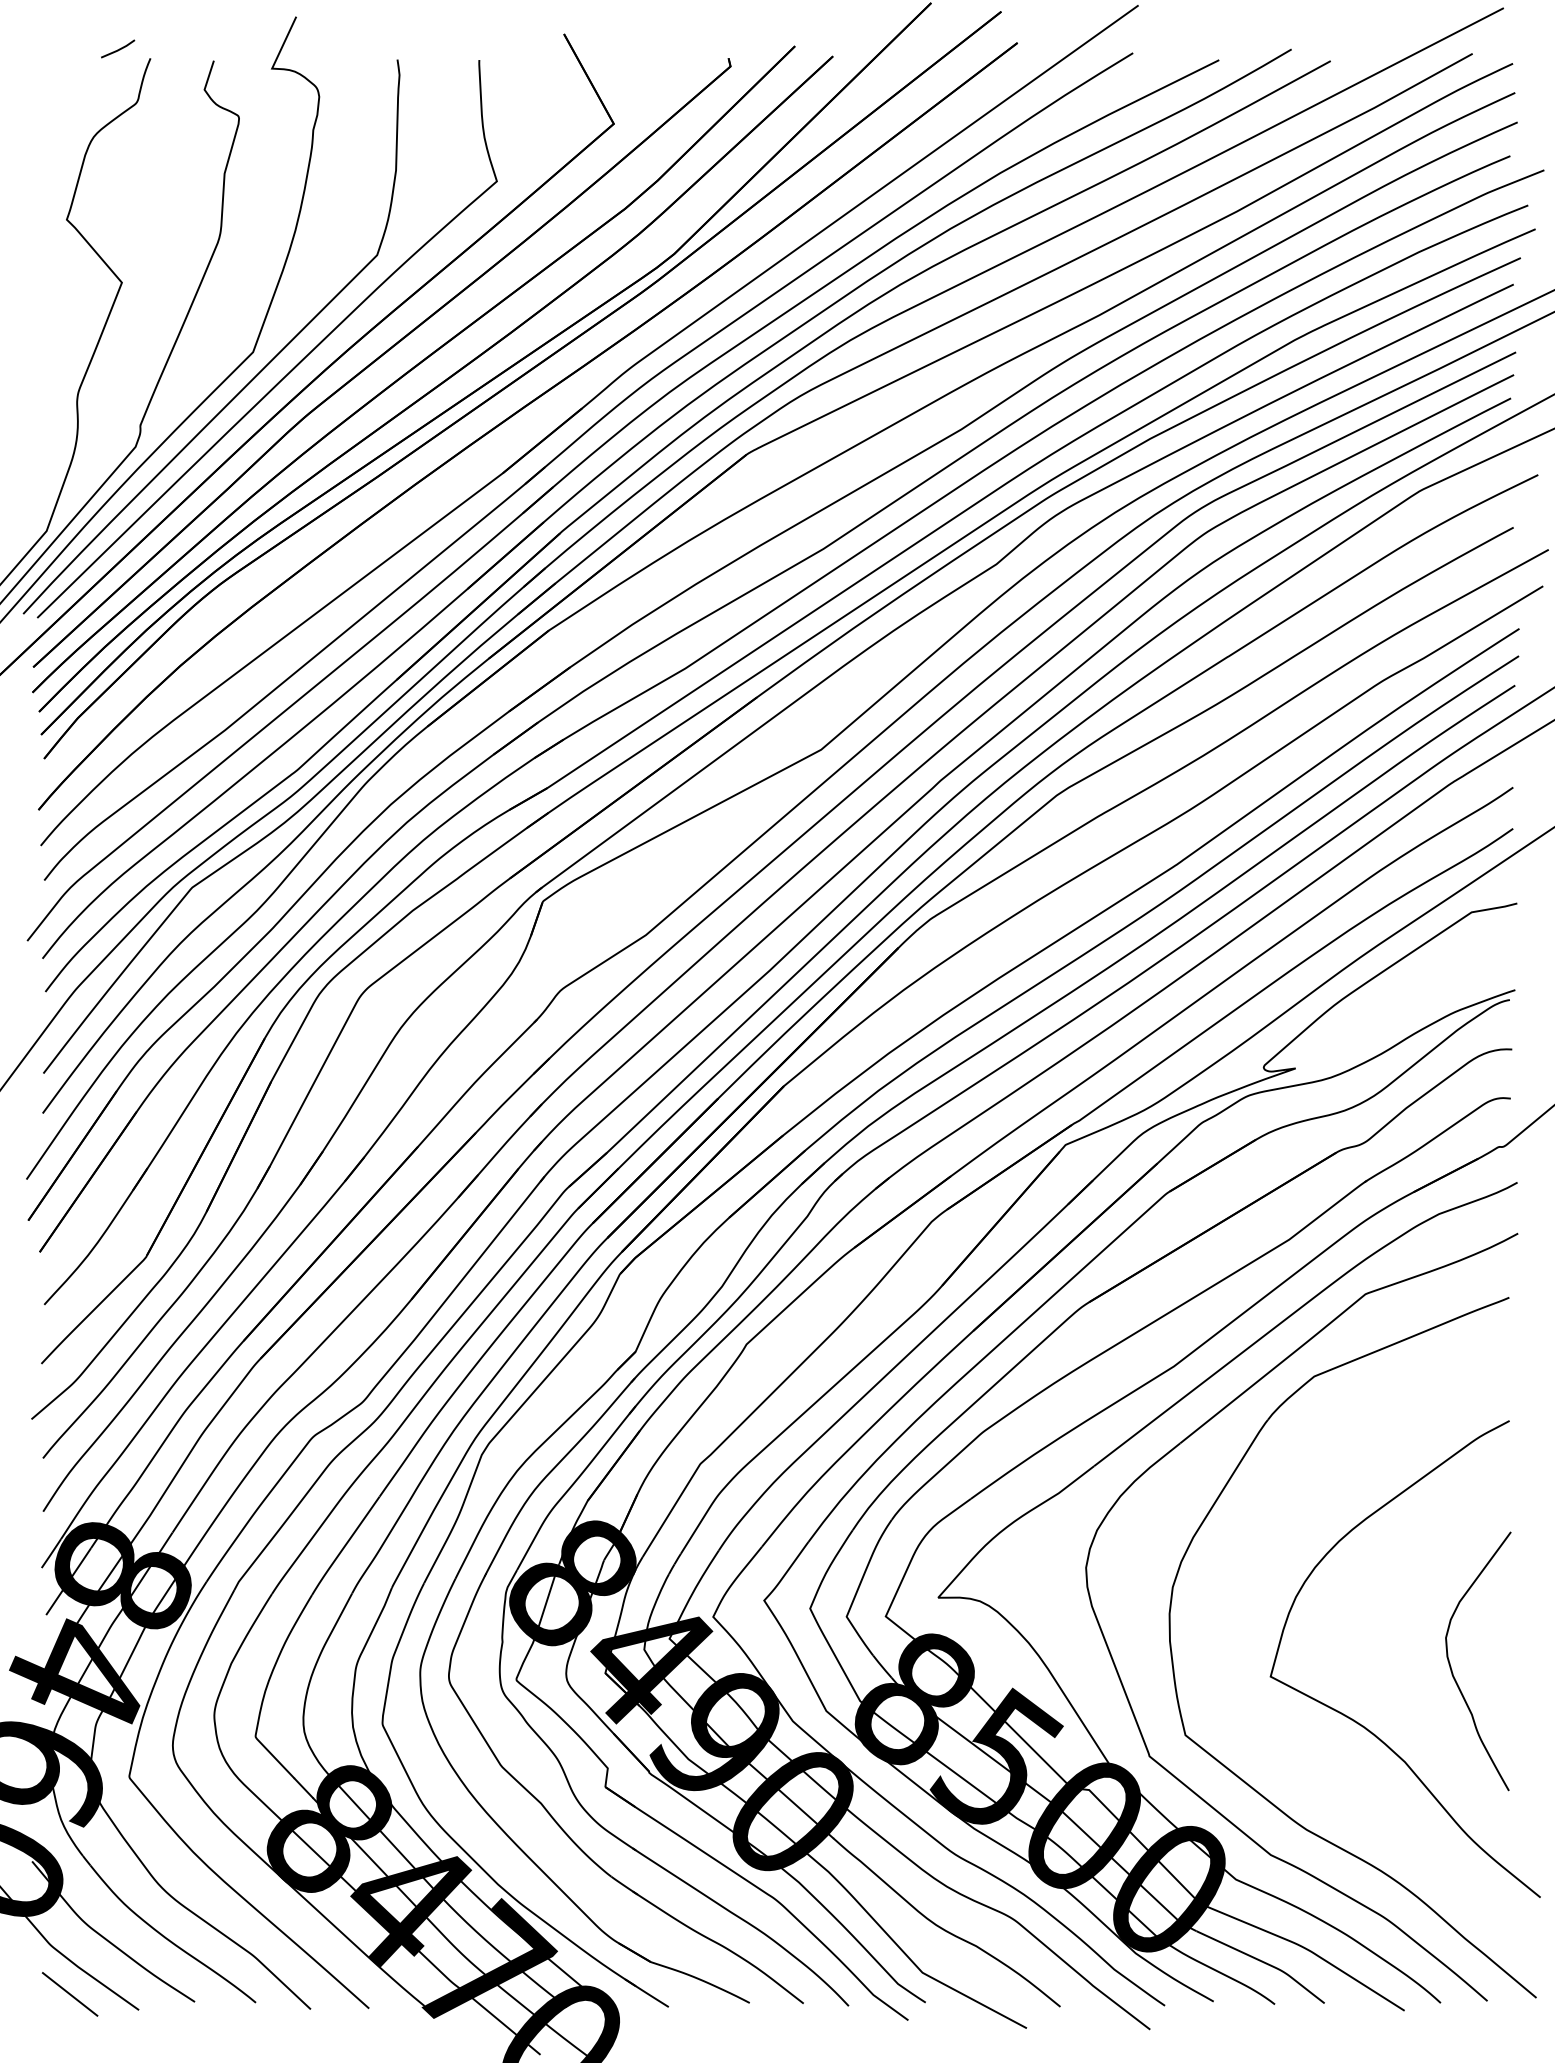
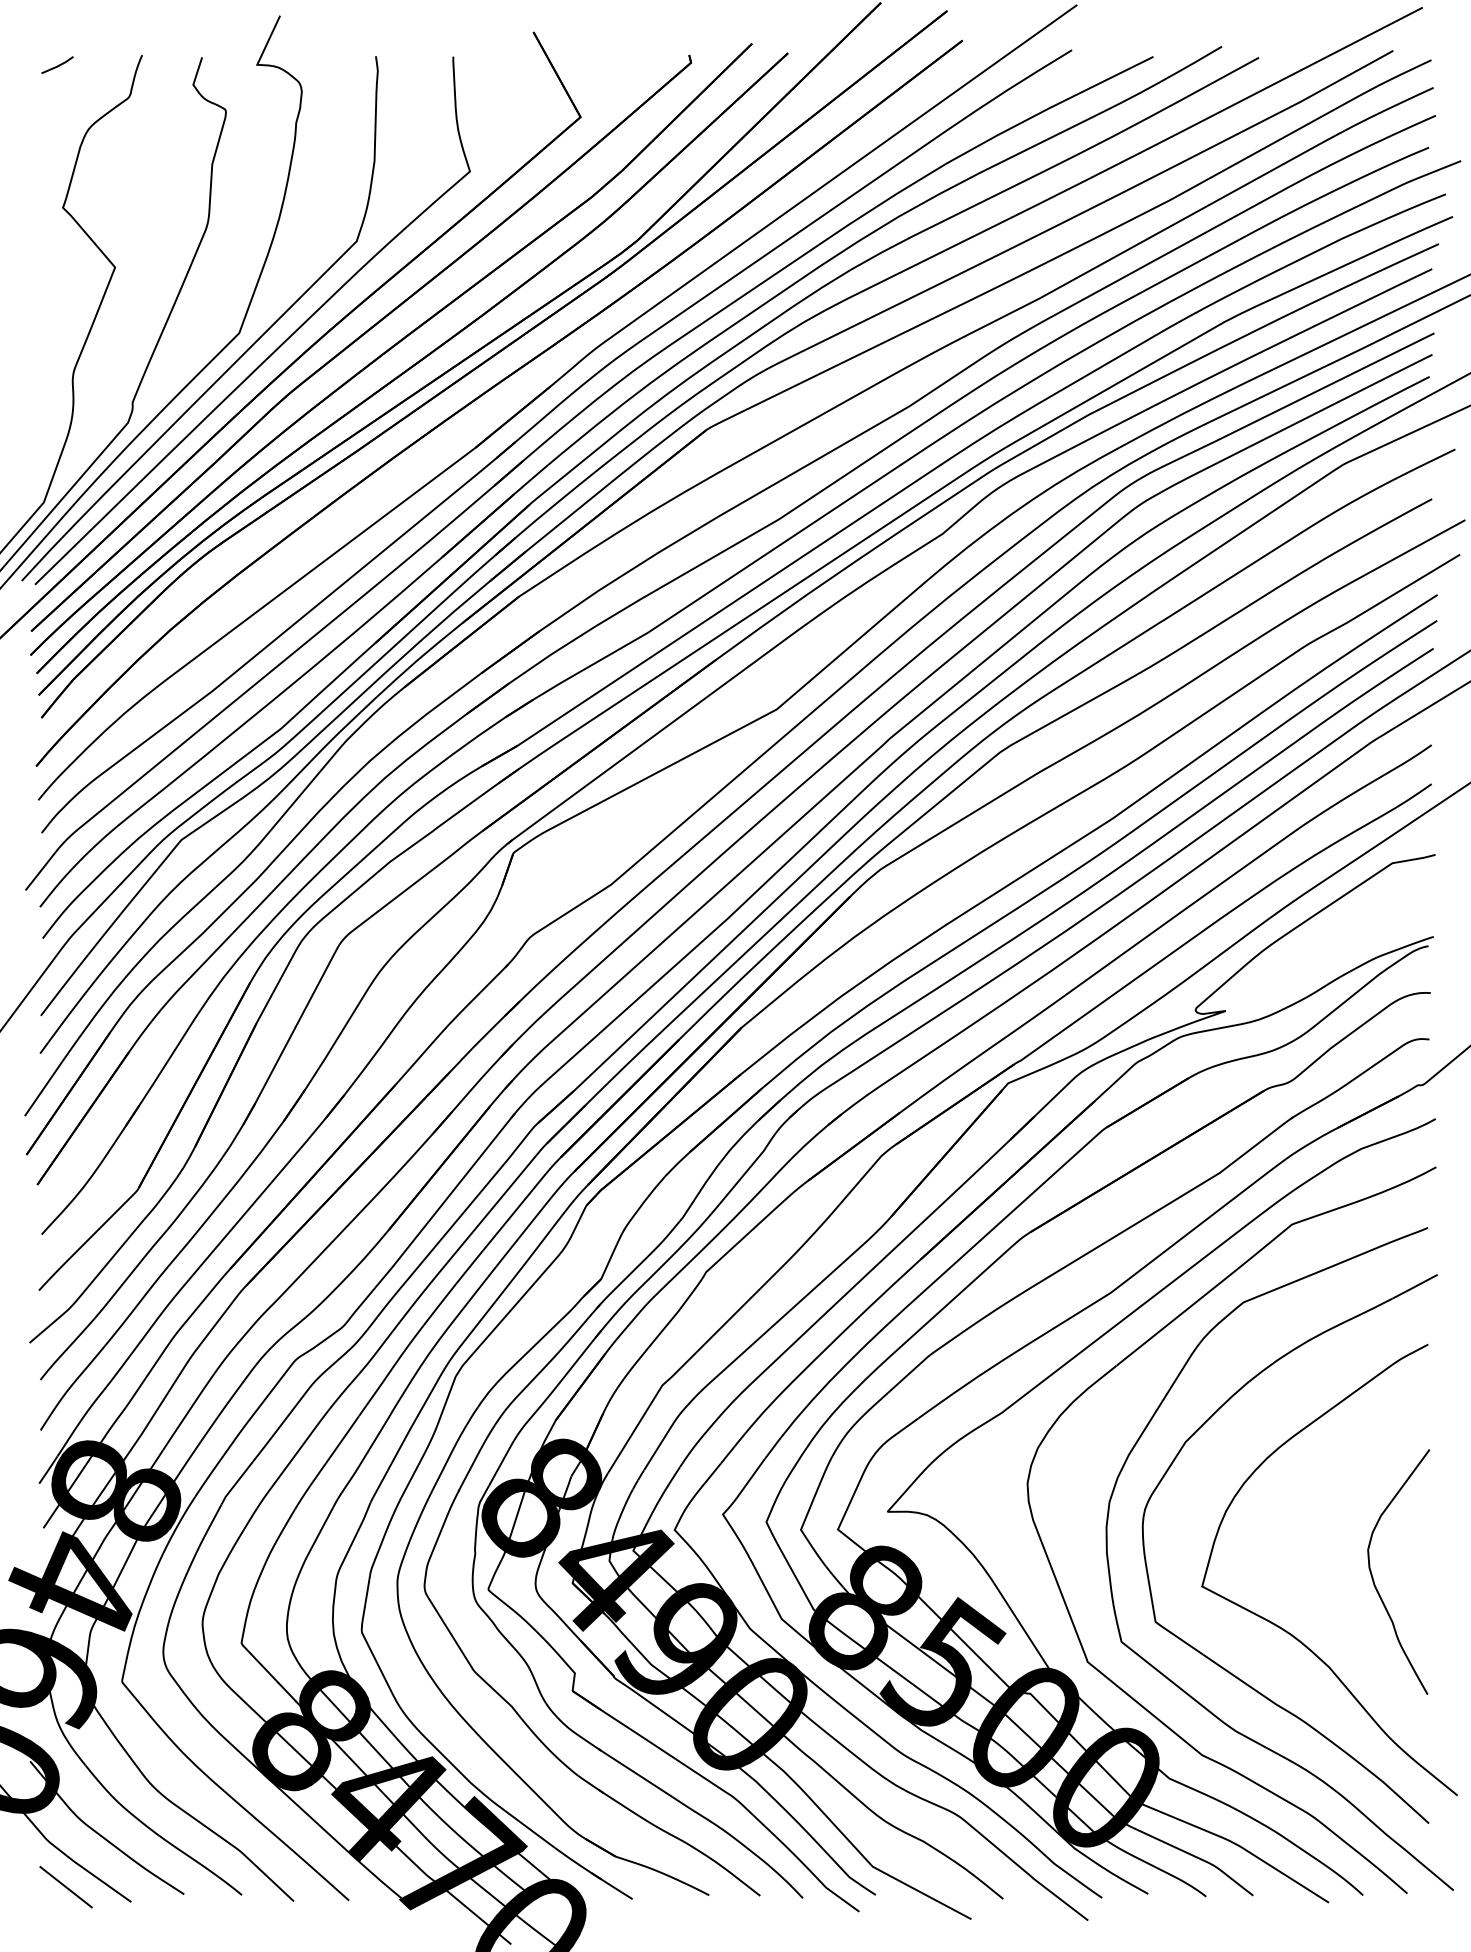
line: (119, 48) -> (58, 64), moved
part: (1285, 1756) -> (1216, 1662), added

